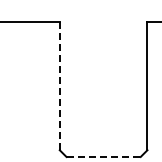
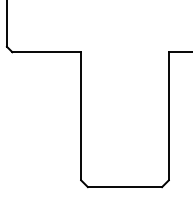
line: (60, 85) -> (81, 115), dashed -> solid
line: (104, 157) -> (125, 187), dashed -> solid

